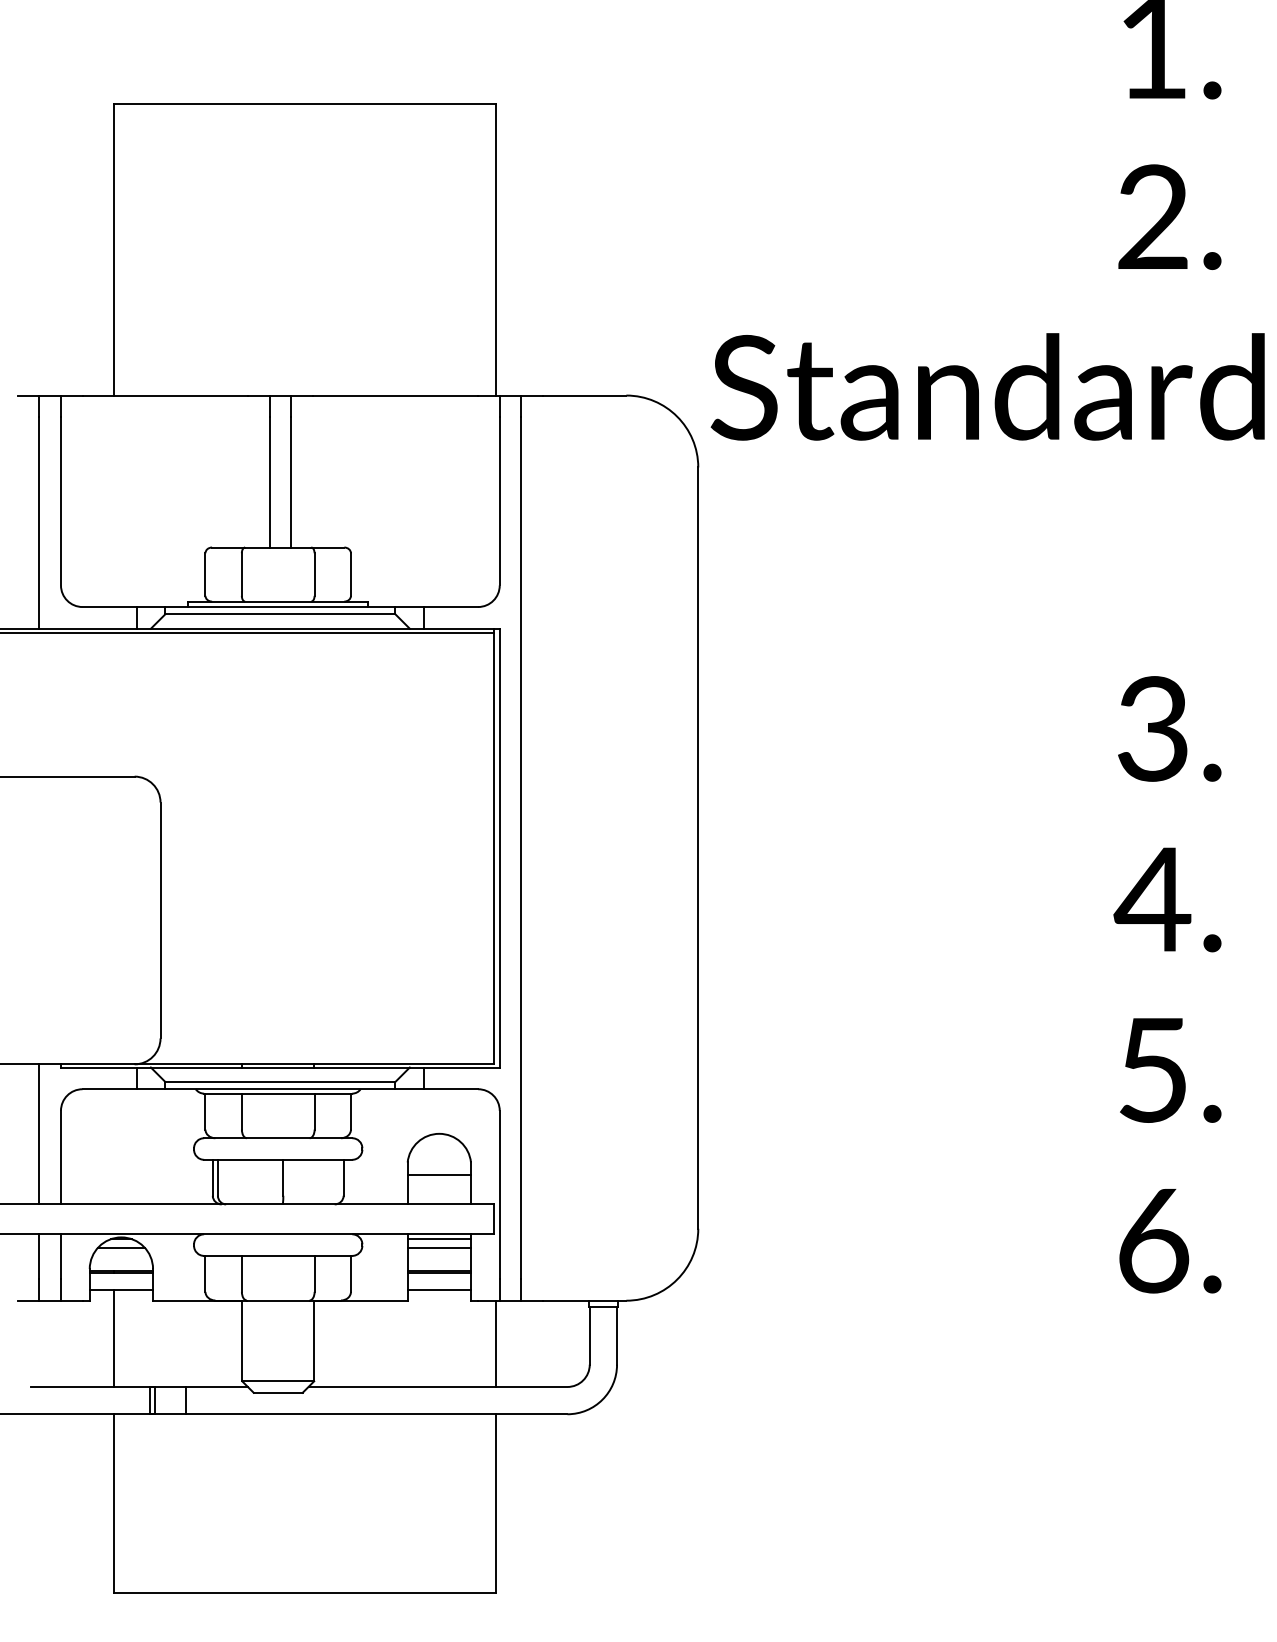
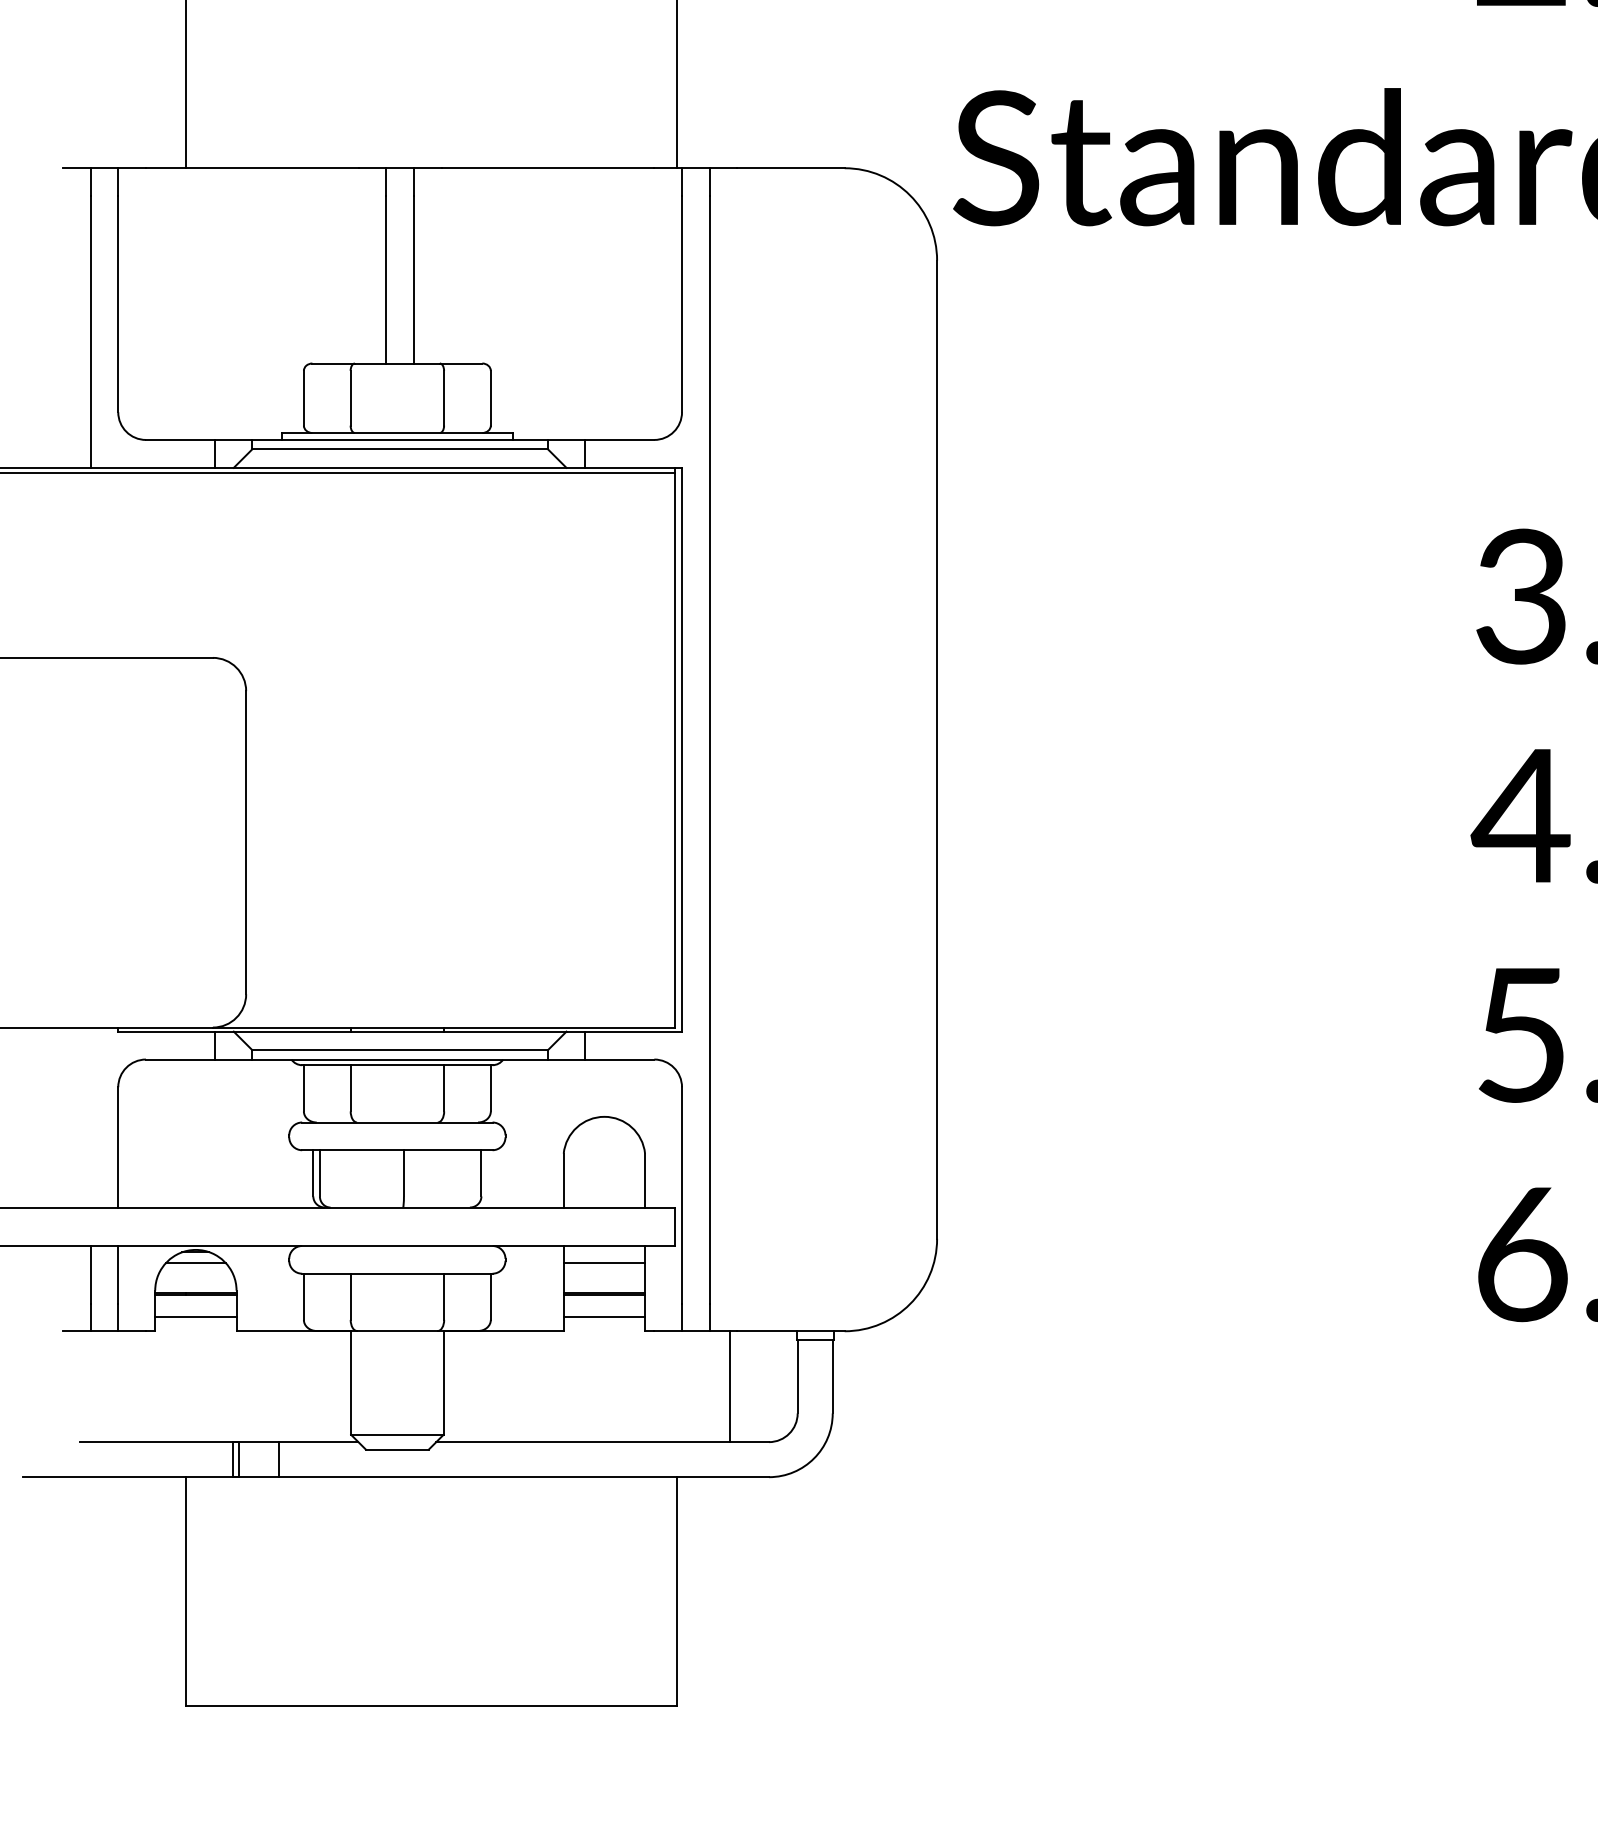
line: (39, 1134) -> (90, 1117), removed
line: (438, 1175) -> (603, 1170), removed
line: (438, 1239) -> (603, 1252), removed
line: (113, 1337) -> (185, 1378), removed
line: (496, 1343) -> (730, 1386), moved

